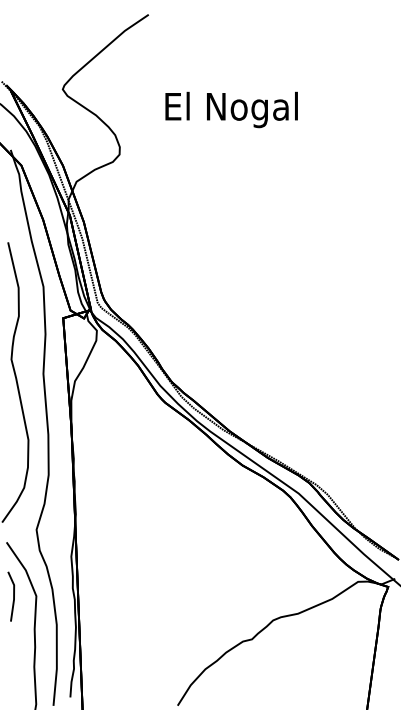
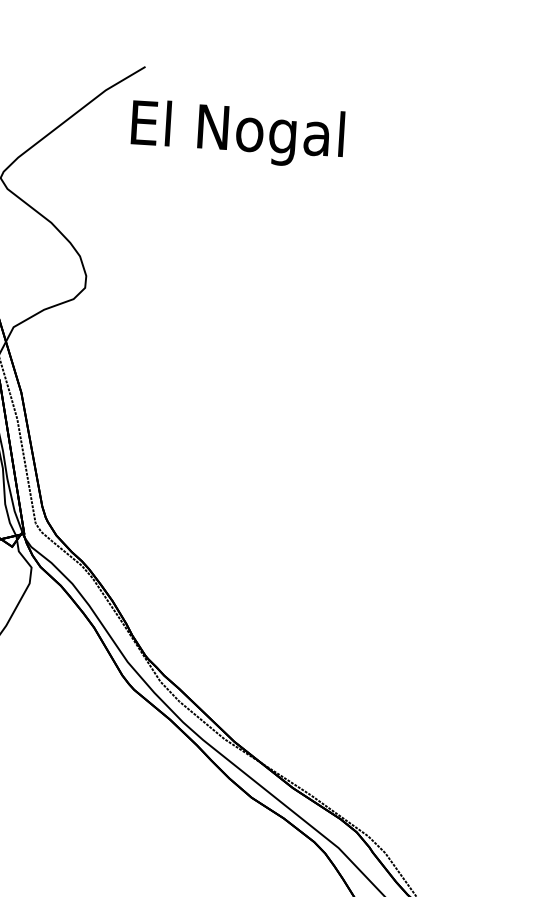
text: (231, 109) -> (237, 133), moved

